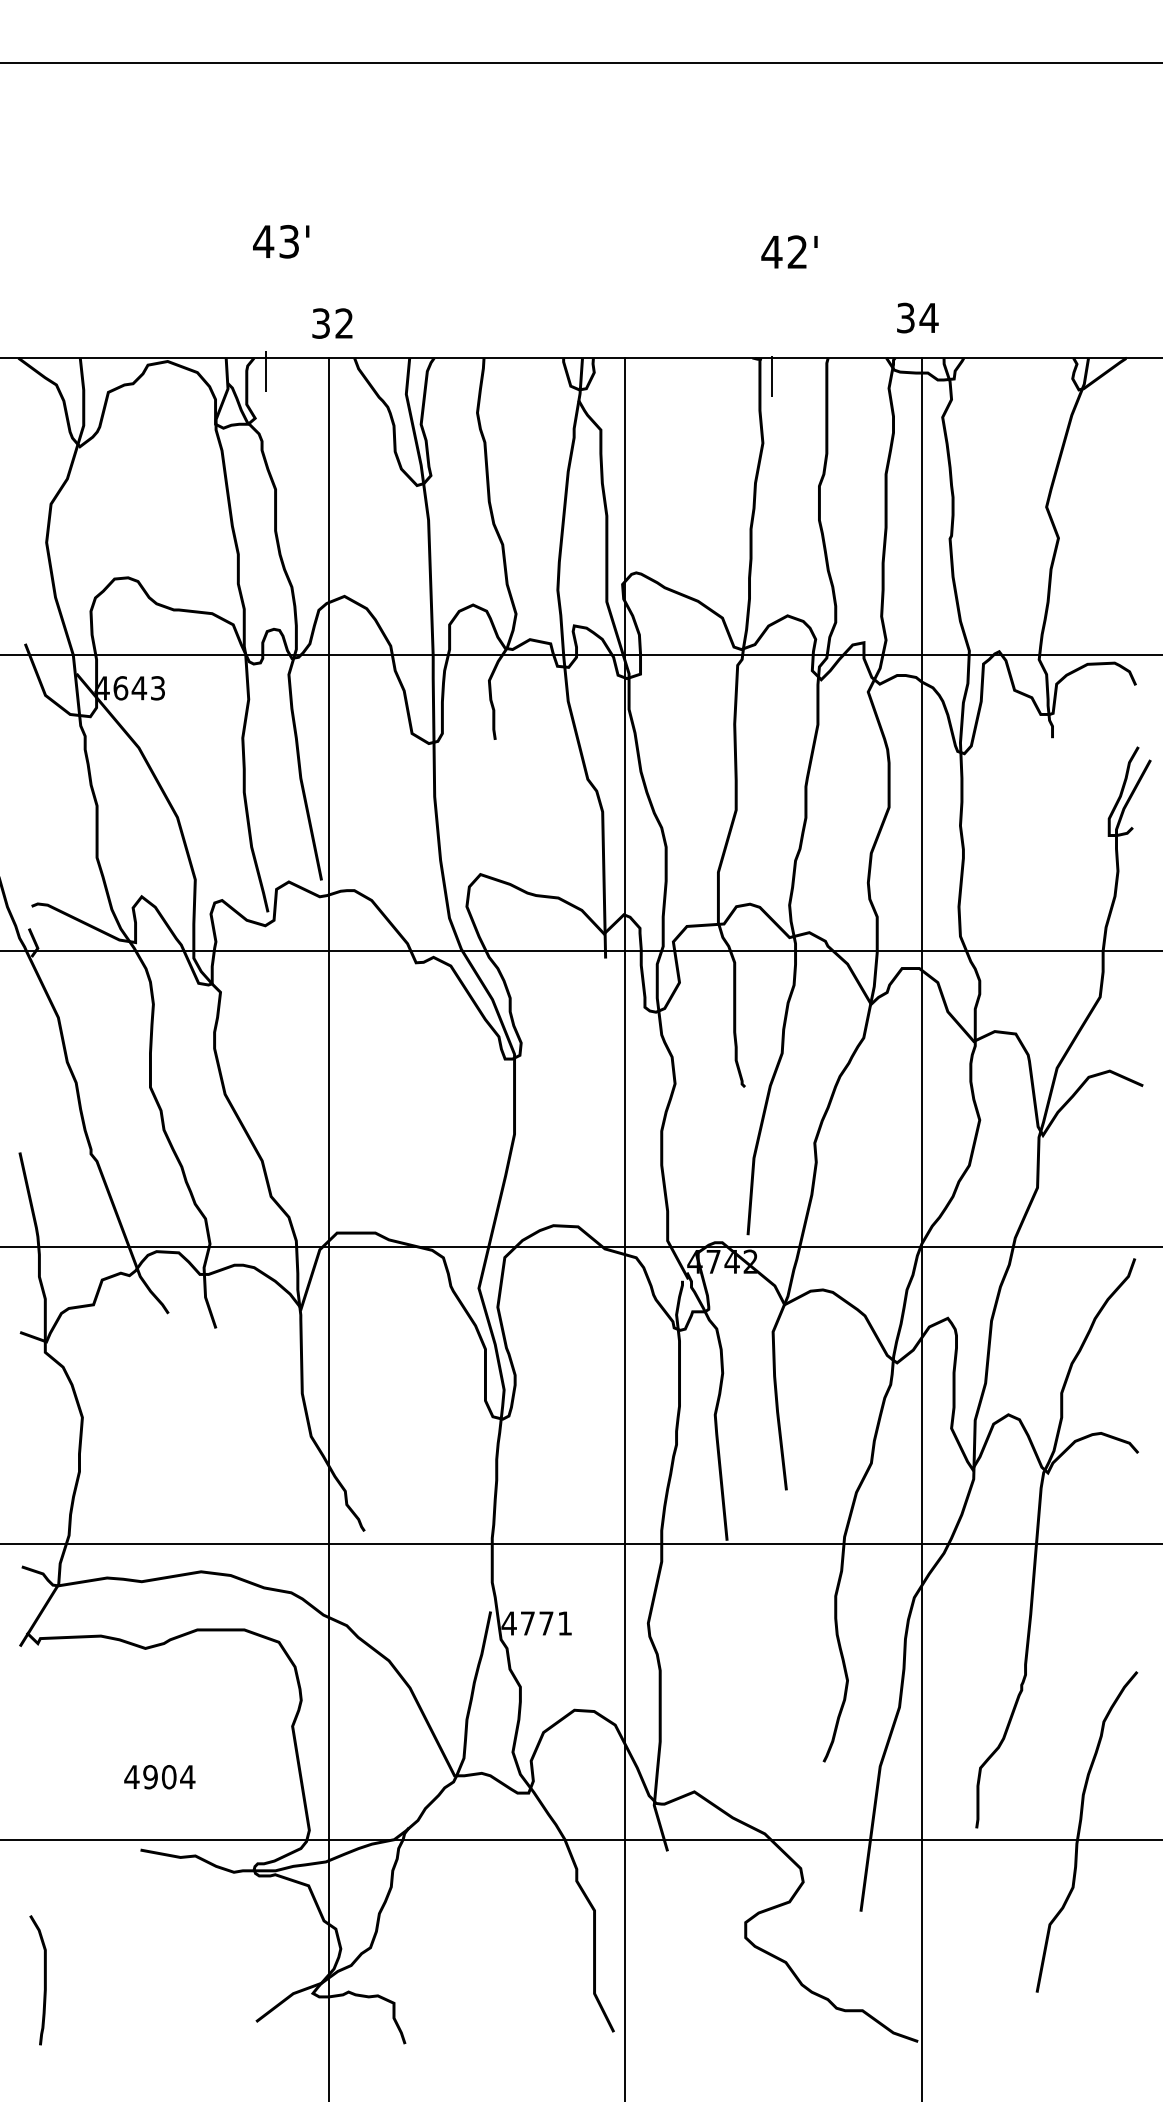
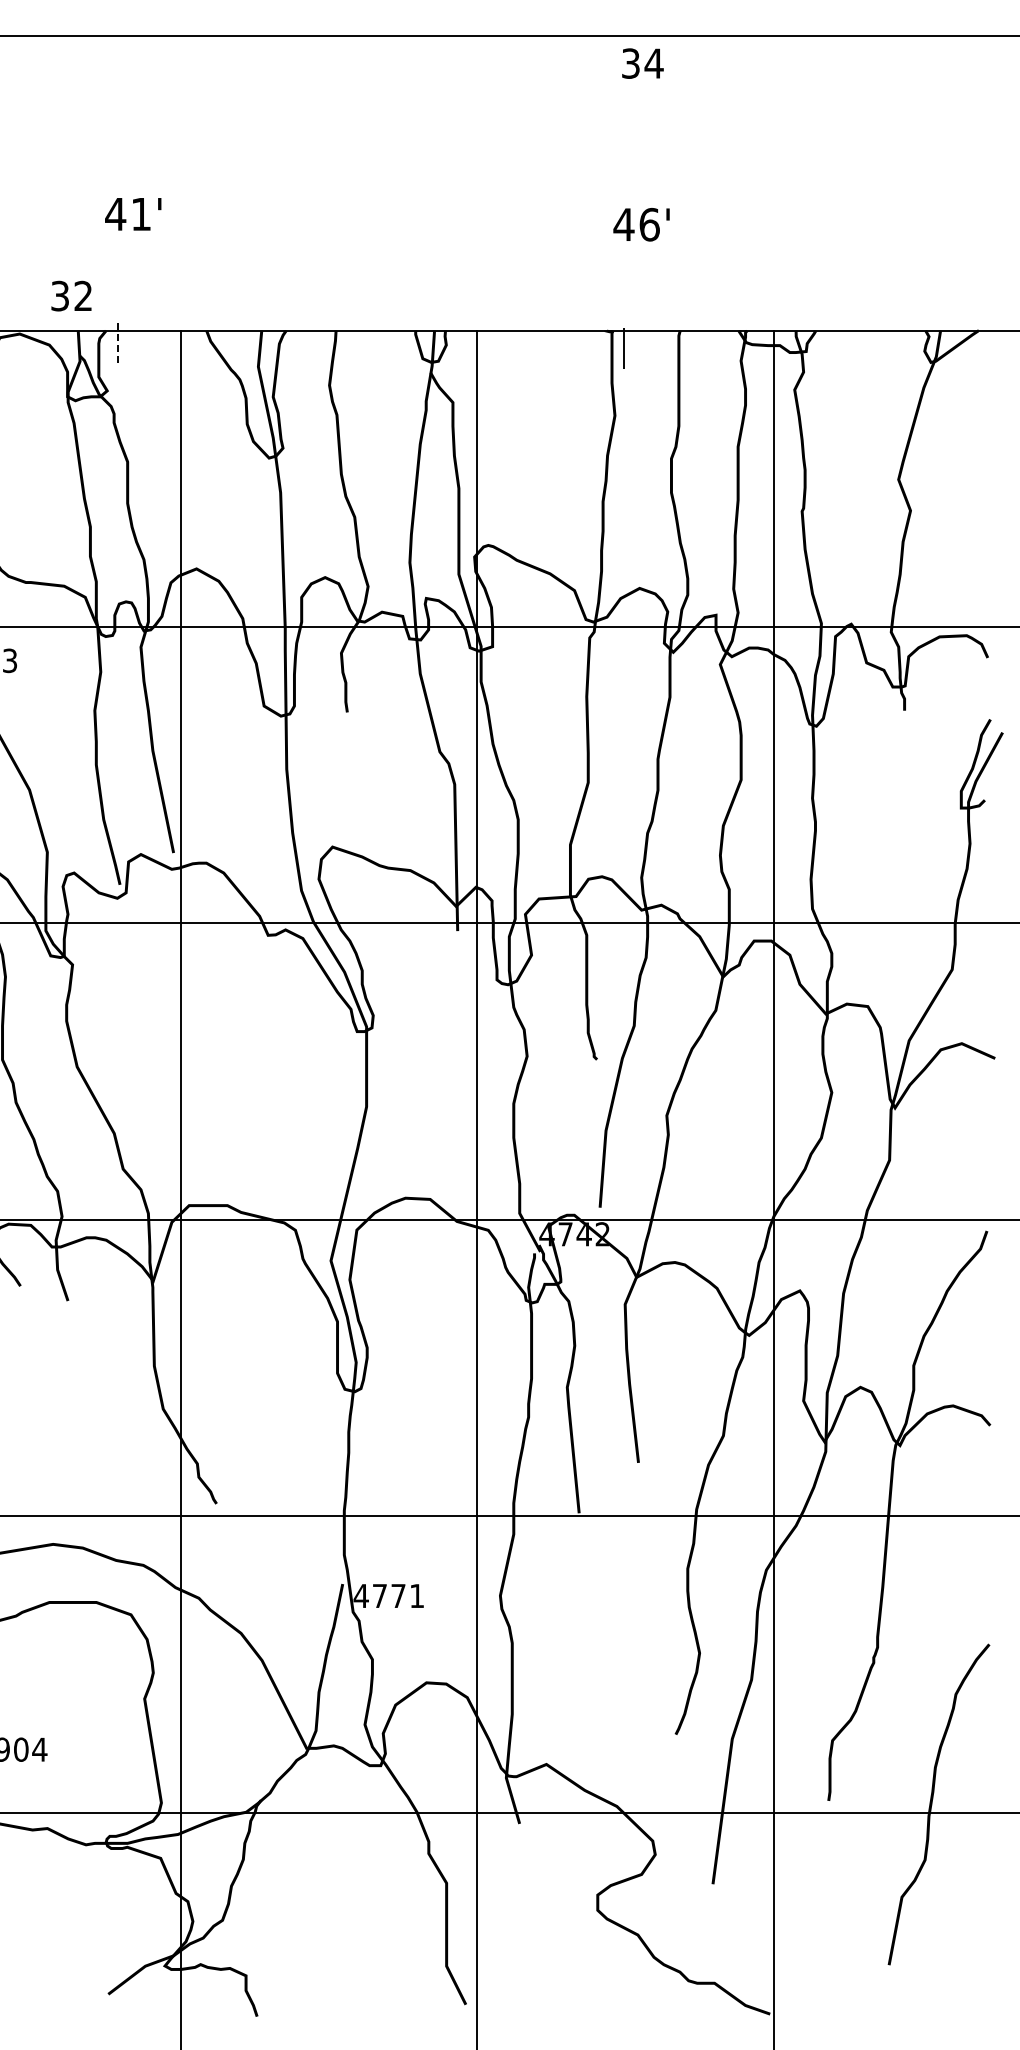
text: (288, 241) -> (140, 214), 43' -> 41'
text: (797, 252) -> (649, 225), 42' -> 46'
text: (917, 317) -> (642, 63), moved
text: (332, 323) -> (71, 296), moved
line: (265, 371) -> (117, 344), solid -> dashed

